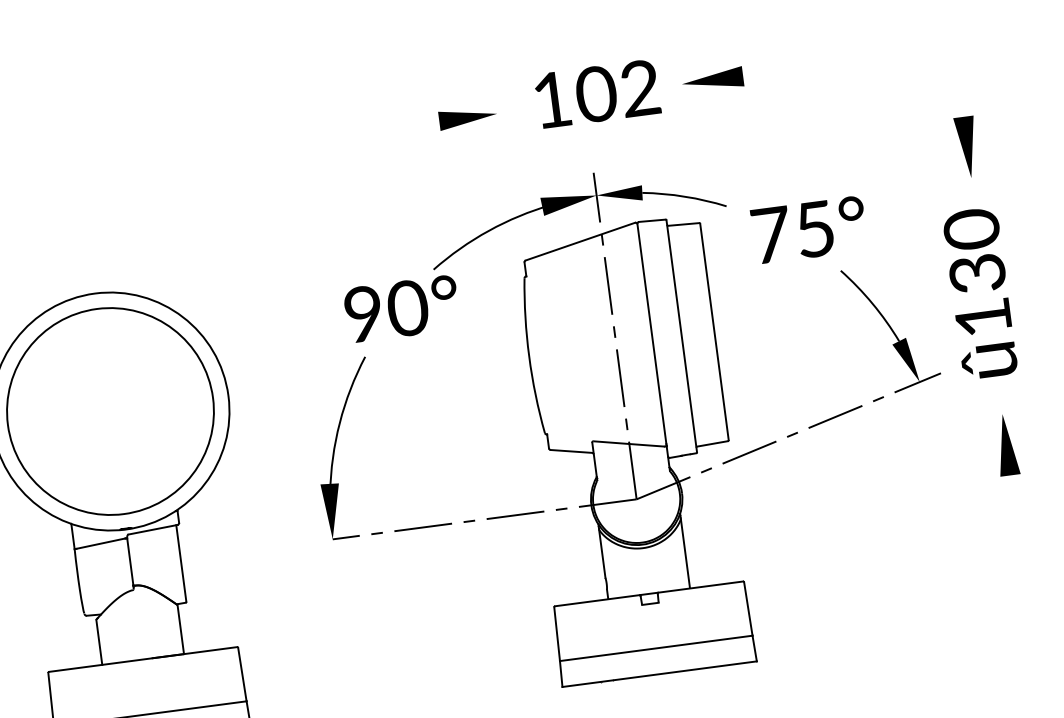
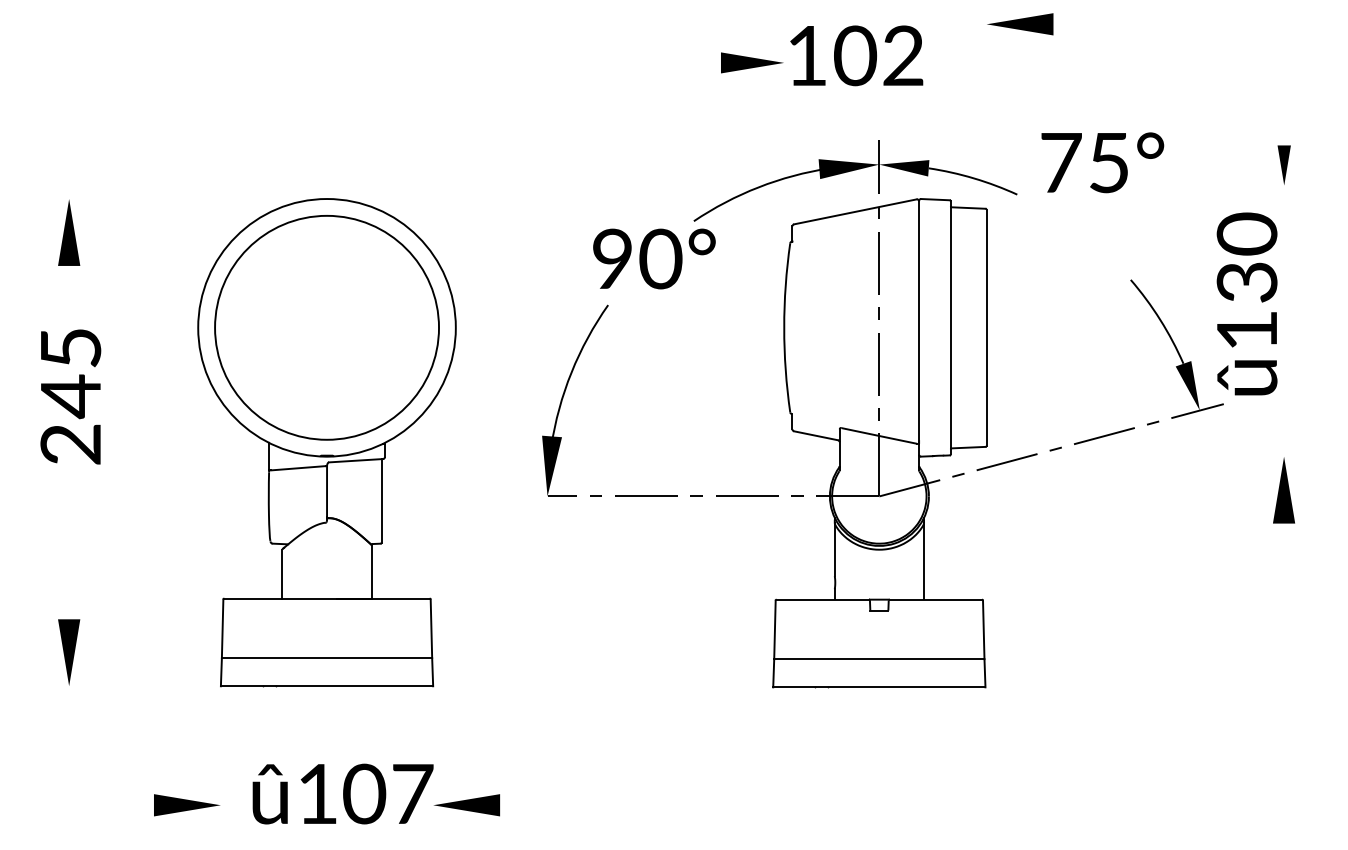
part: (712, 80) -> (1020, 24), moved
text: (597, 93) -> (856, 55), moved
part: (967, 147) -> (1284, 165), size x0.6
text: (809, 229) -> (1102, 162), moved
text: (979, 293) -> (1246, 303), moved

